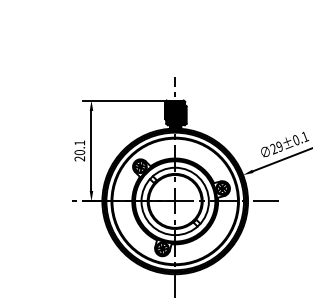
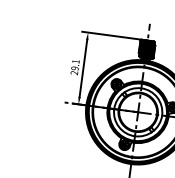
text: (79, 152) -> (74, 68), 20.1 -> 29.1

